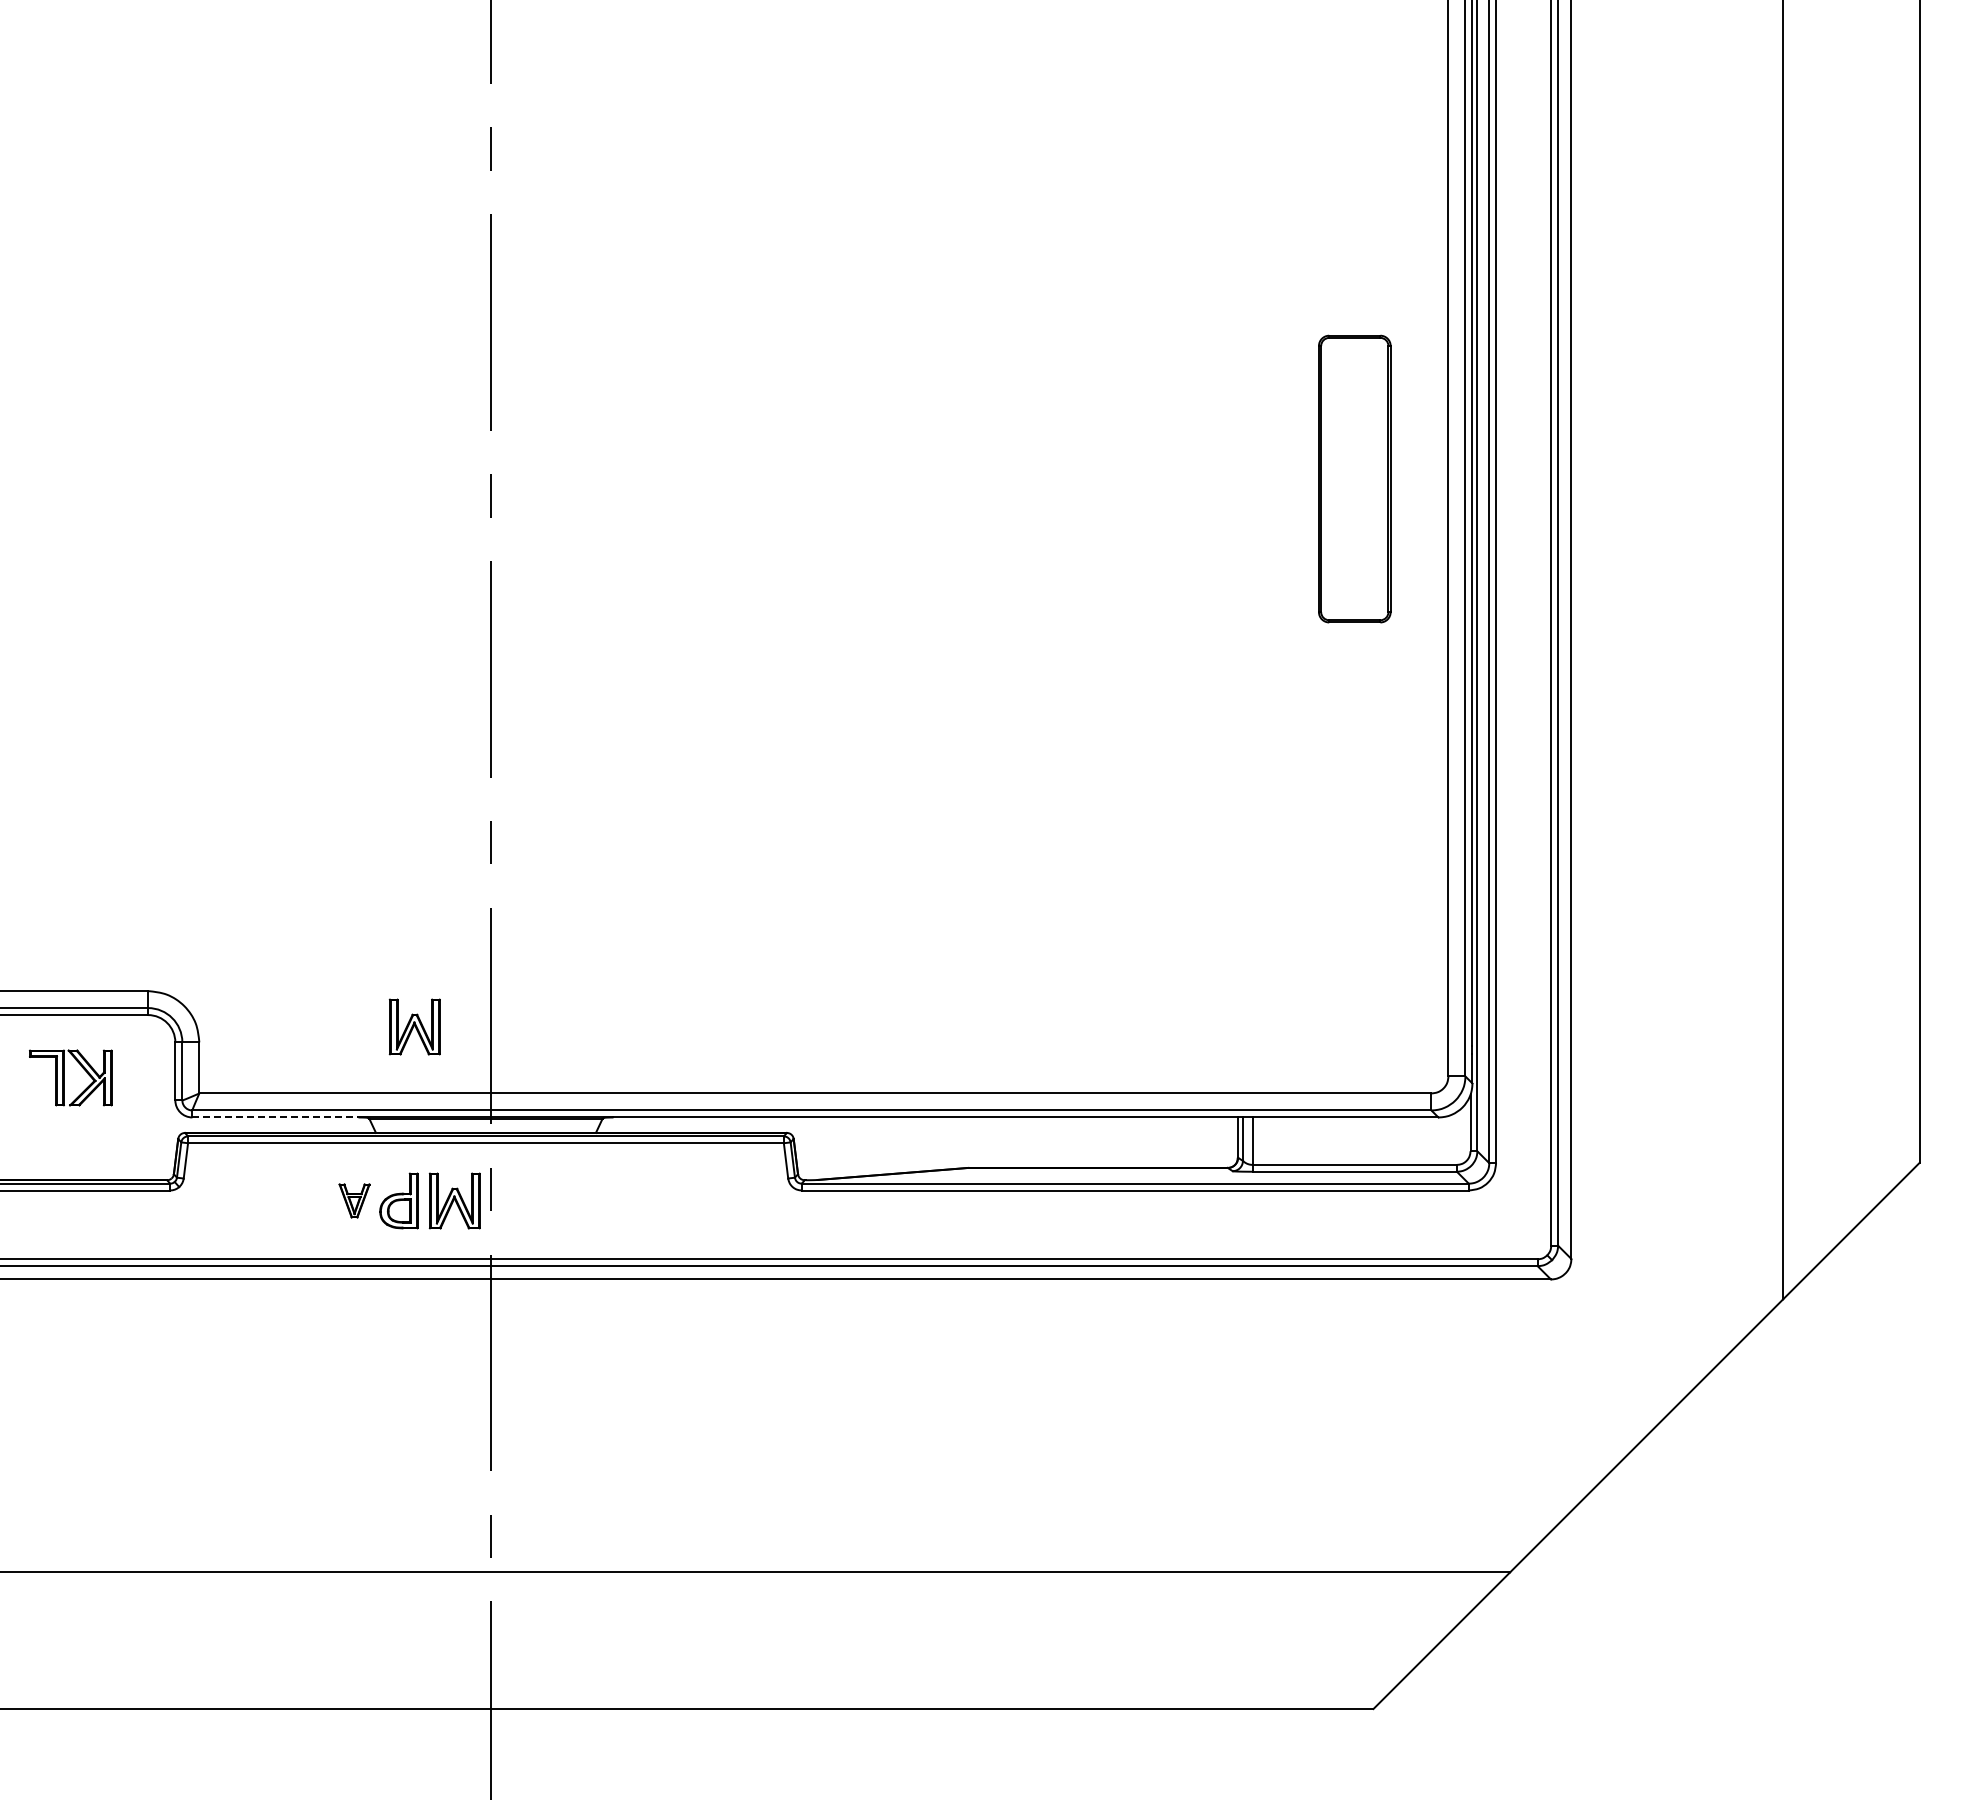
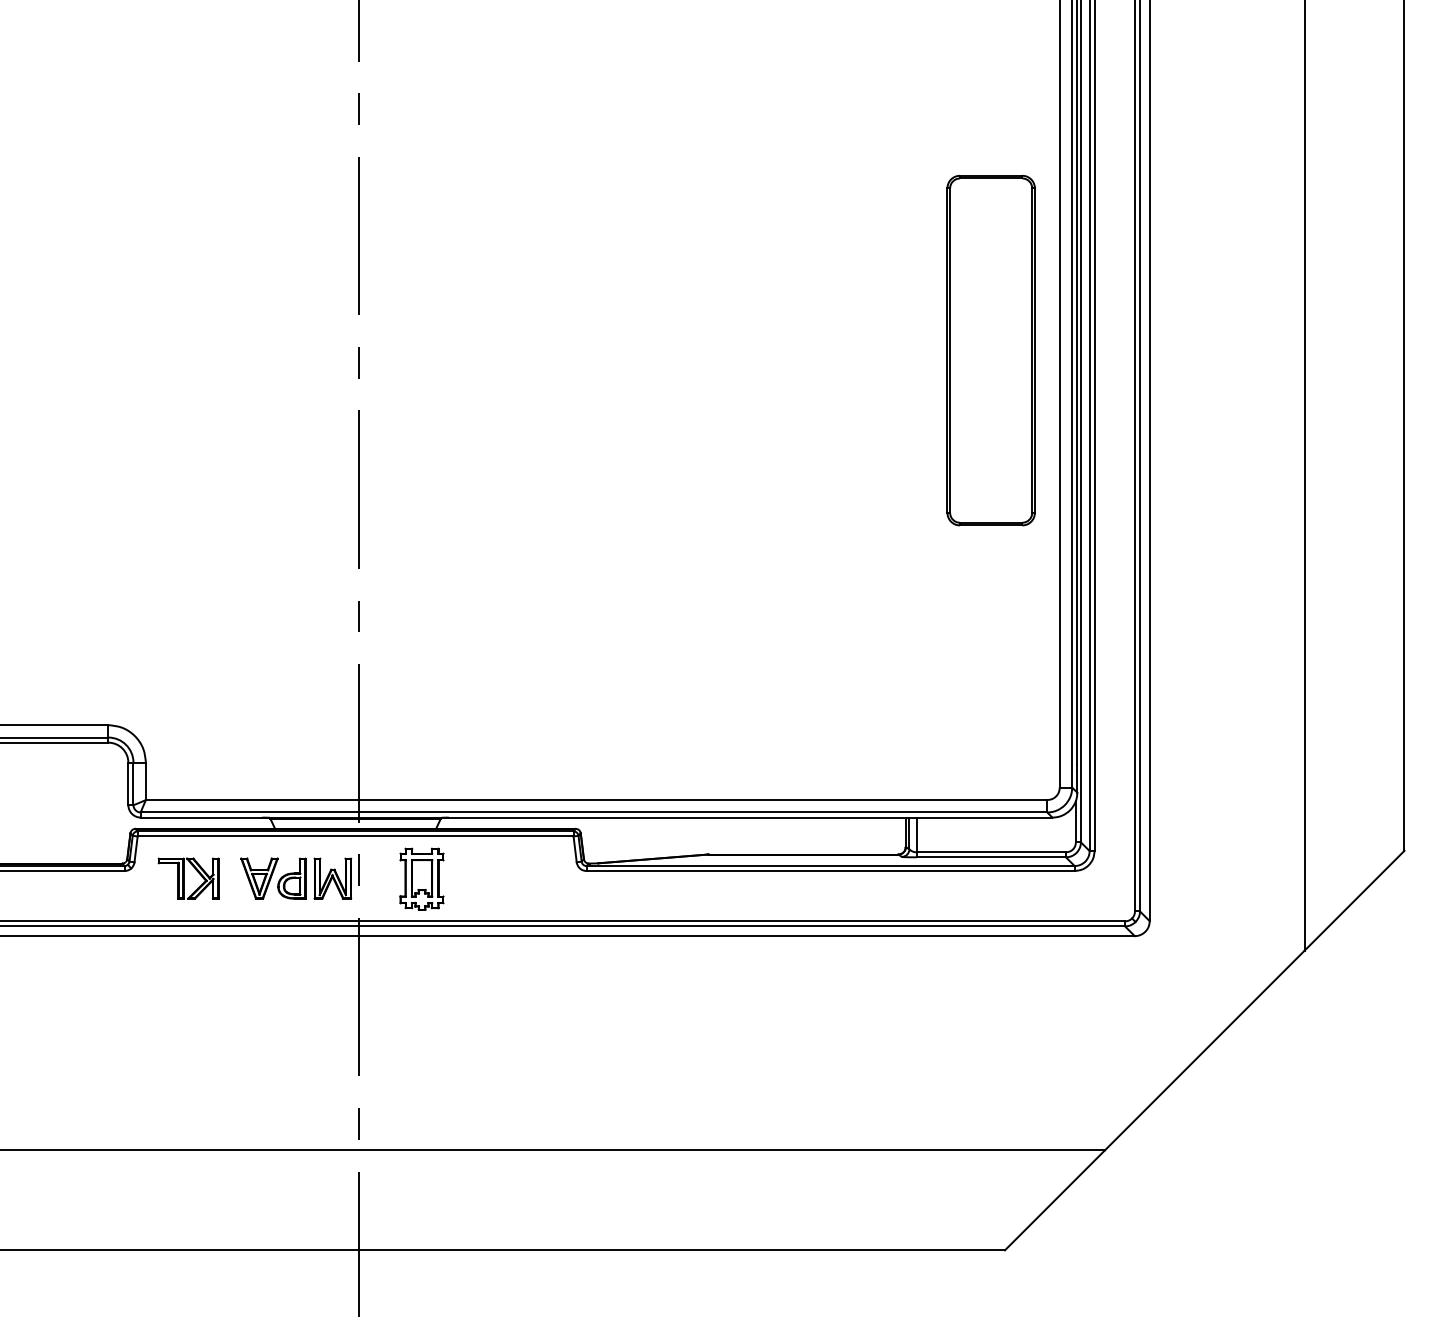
part: (1354, 478) -> (991, 350), size x1.67
part: (414, 1026) -> (303, 751), removed
part: (70, 1077) -> (188, 878), moved
line: (275, 1117) -> (201, 817), dashed -> solid
part: (354, 1200) -> (259, 878), size x1.67
part: (576, 1201) -> (421, 879), added

